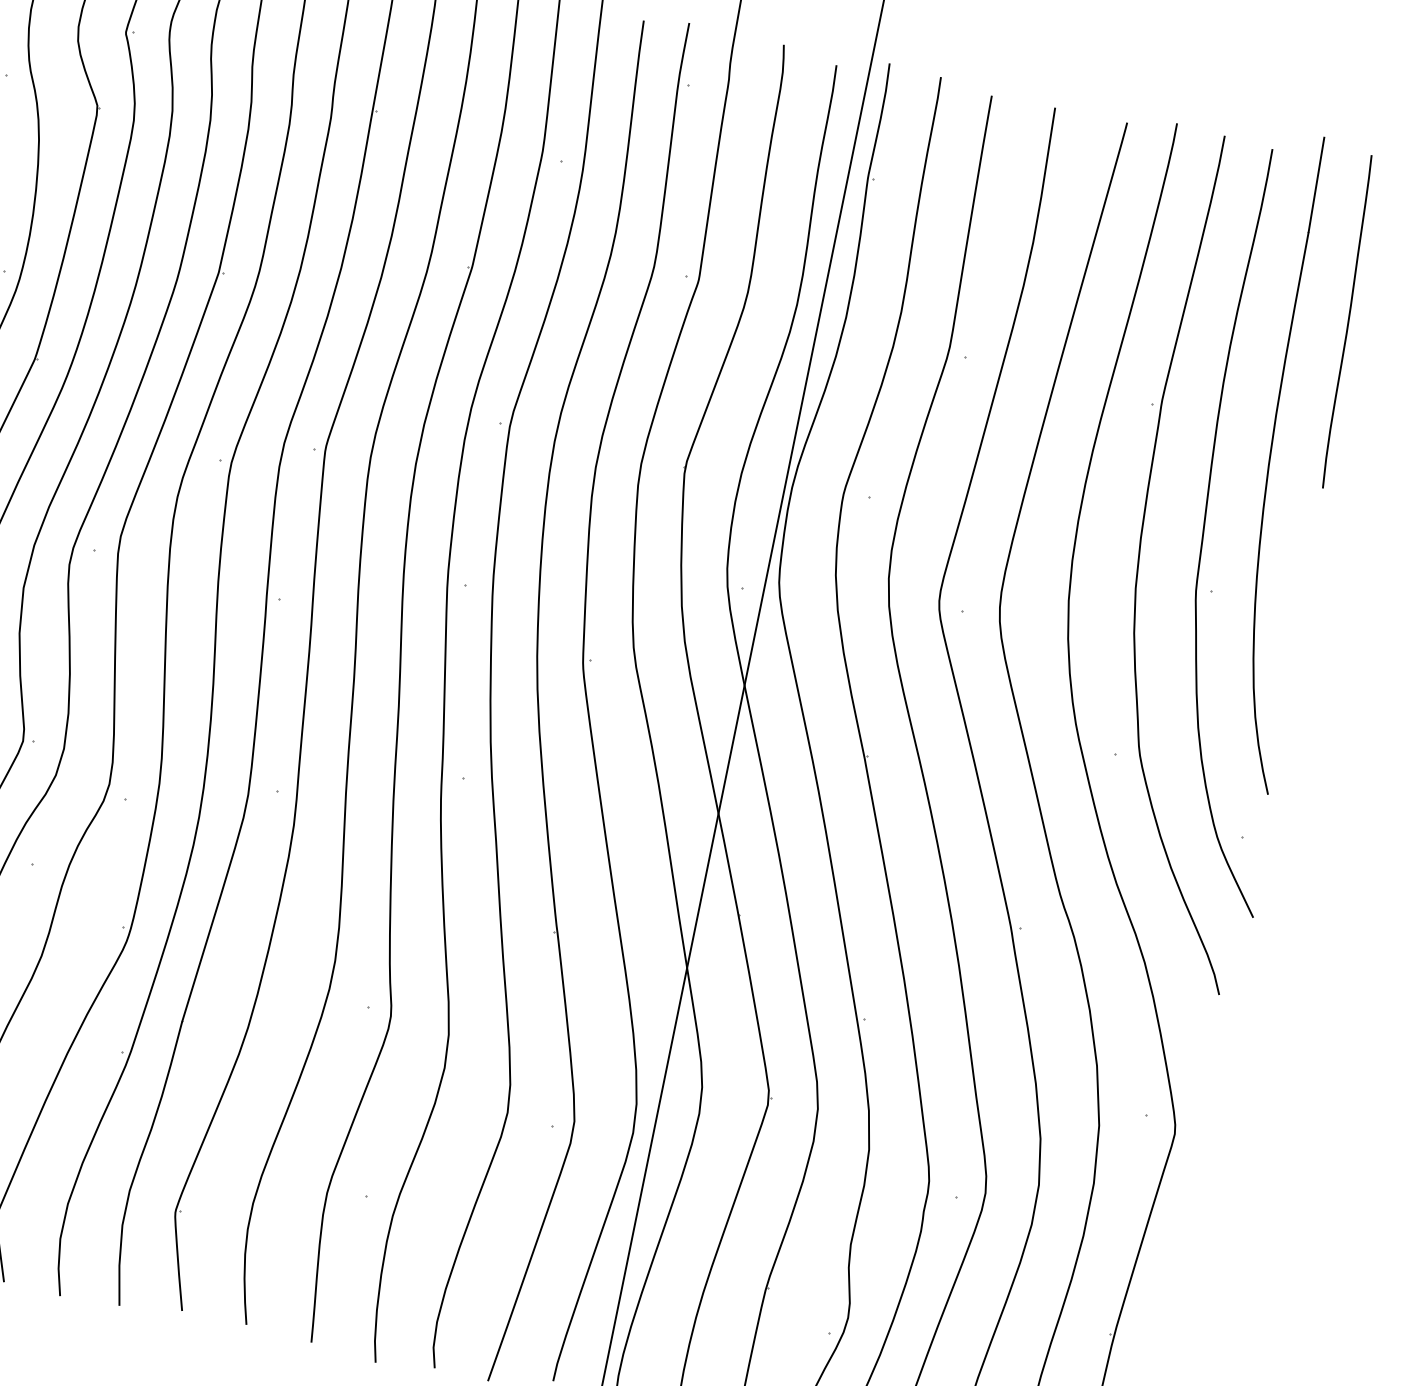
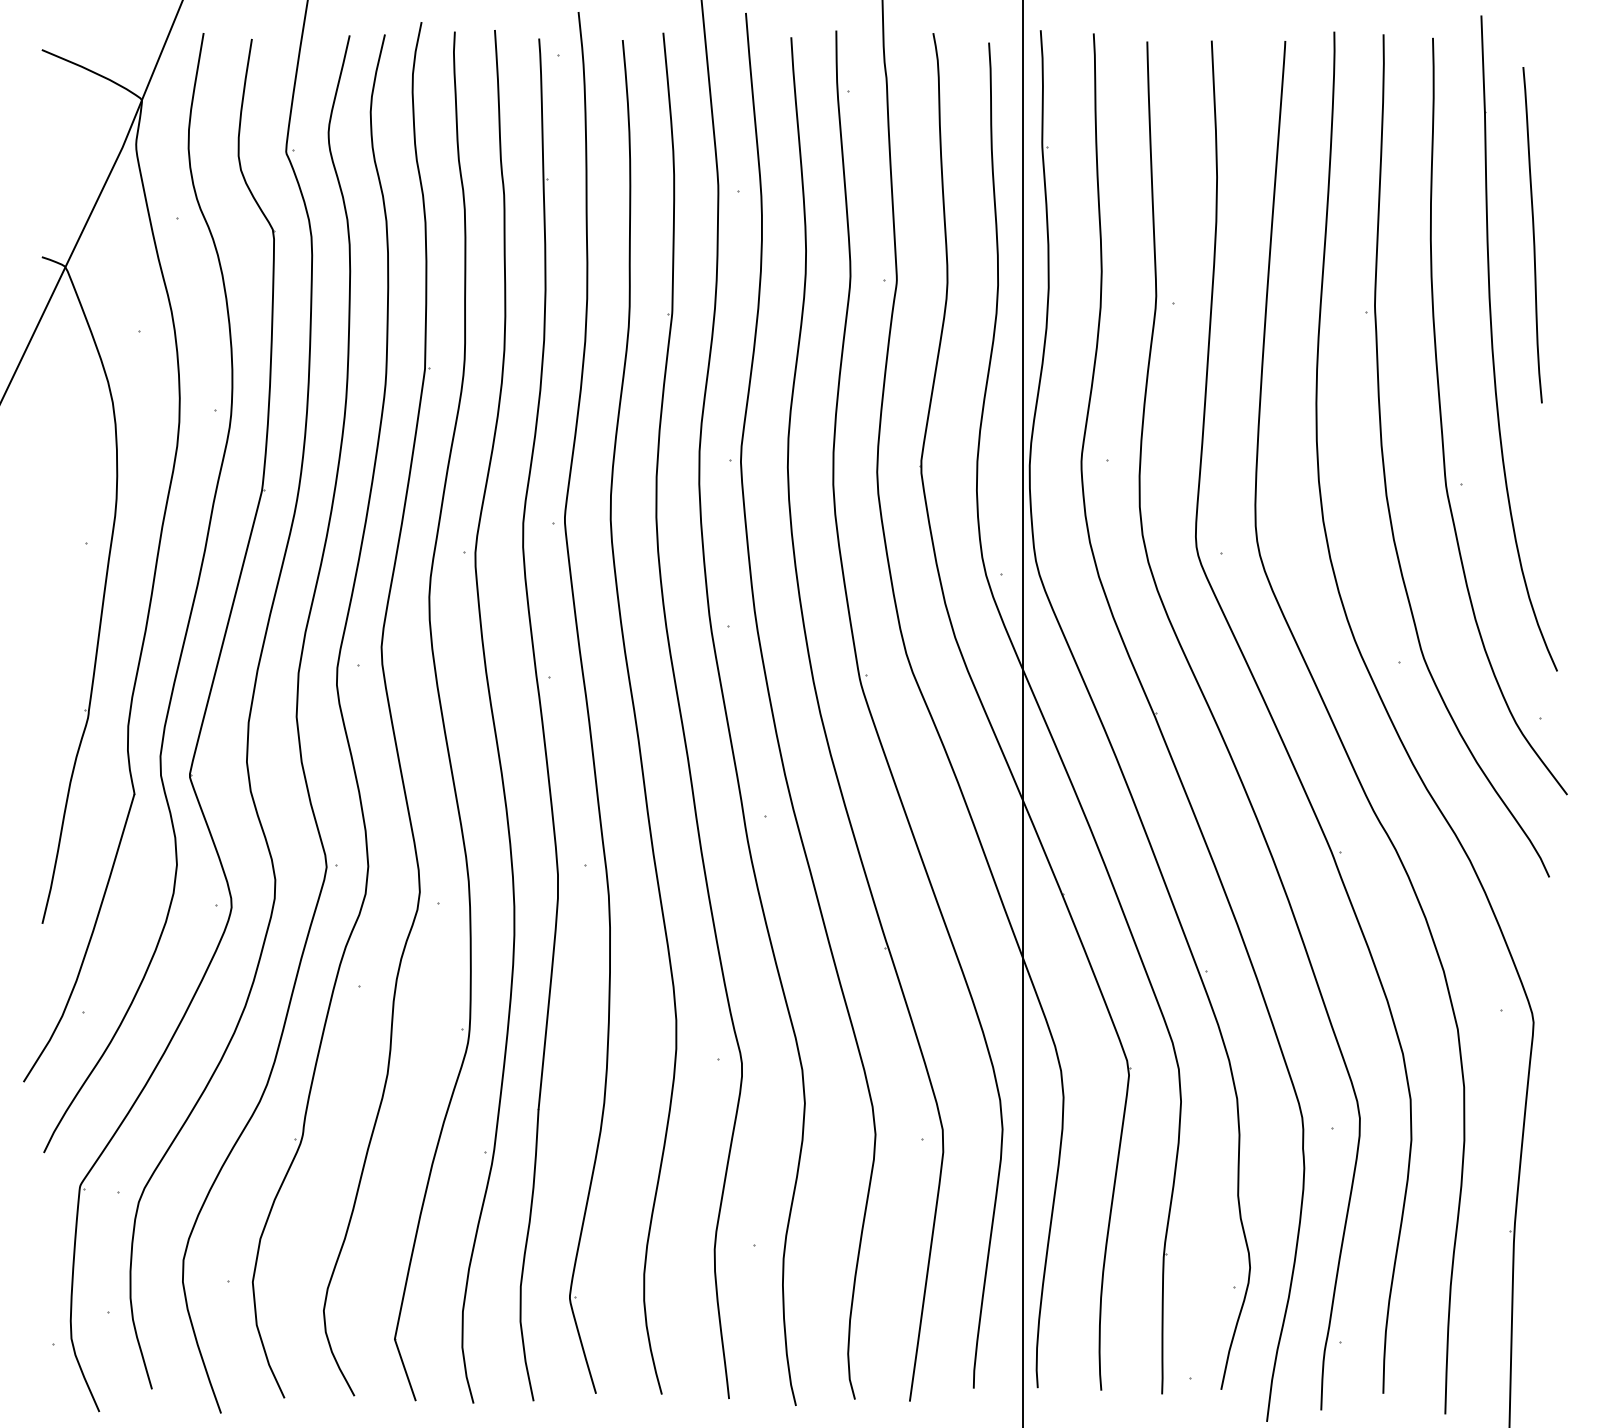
curve: (1347, 321) -> (1532, 234), moved

